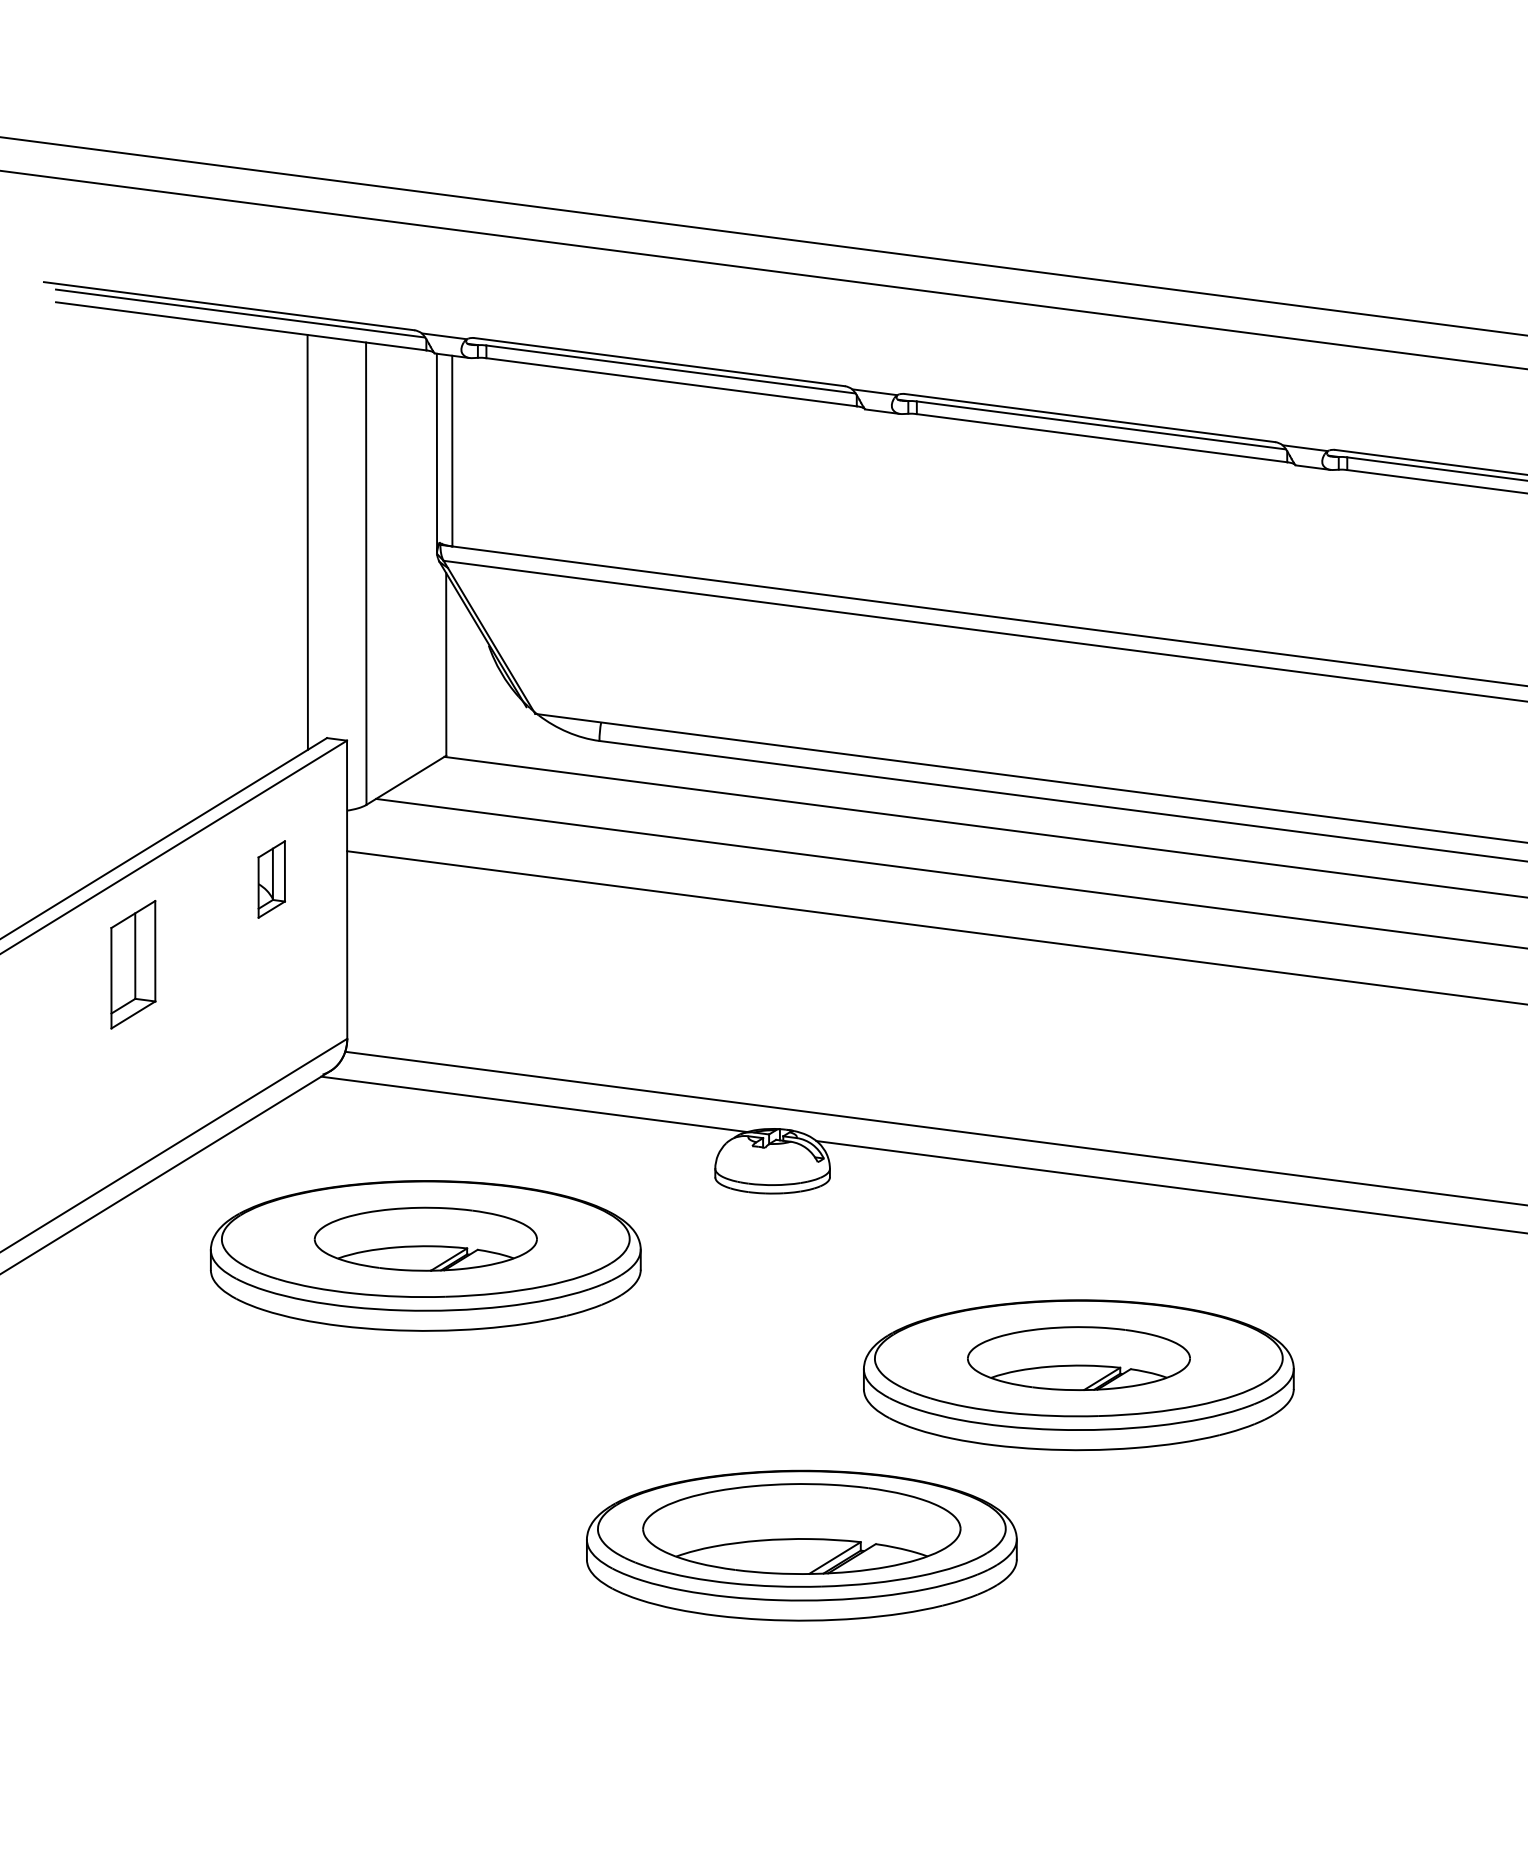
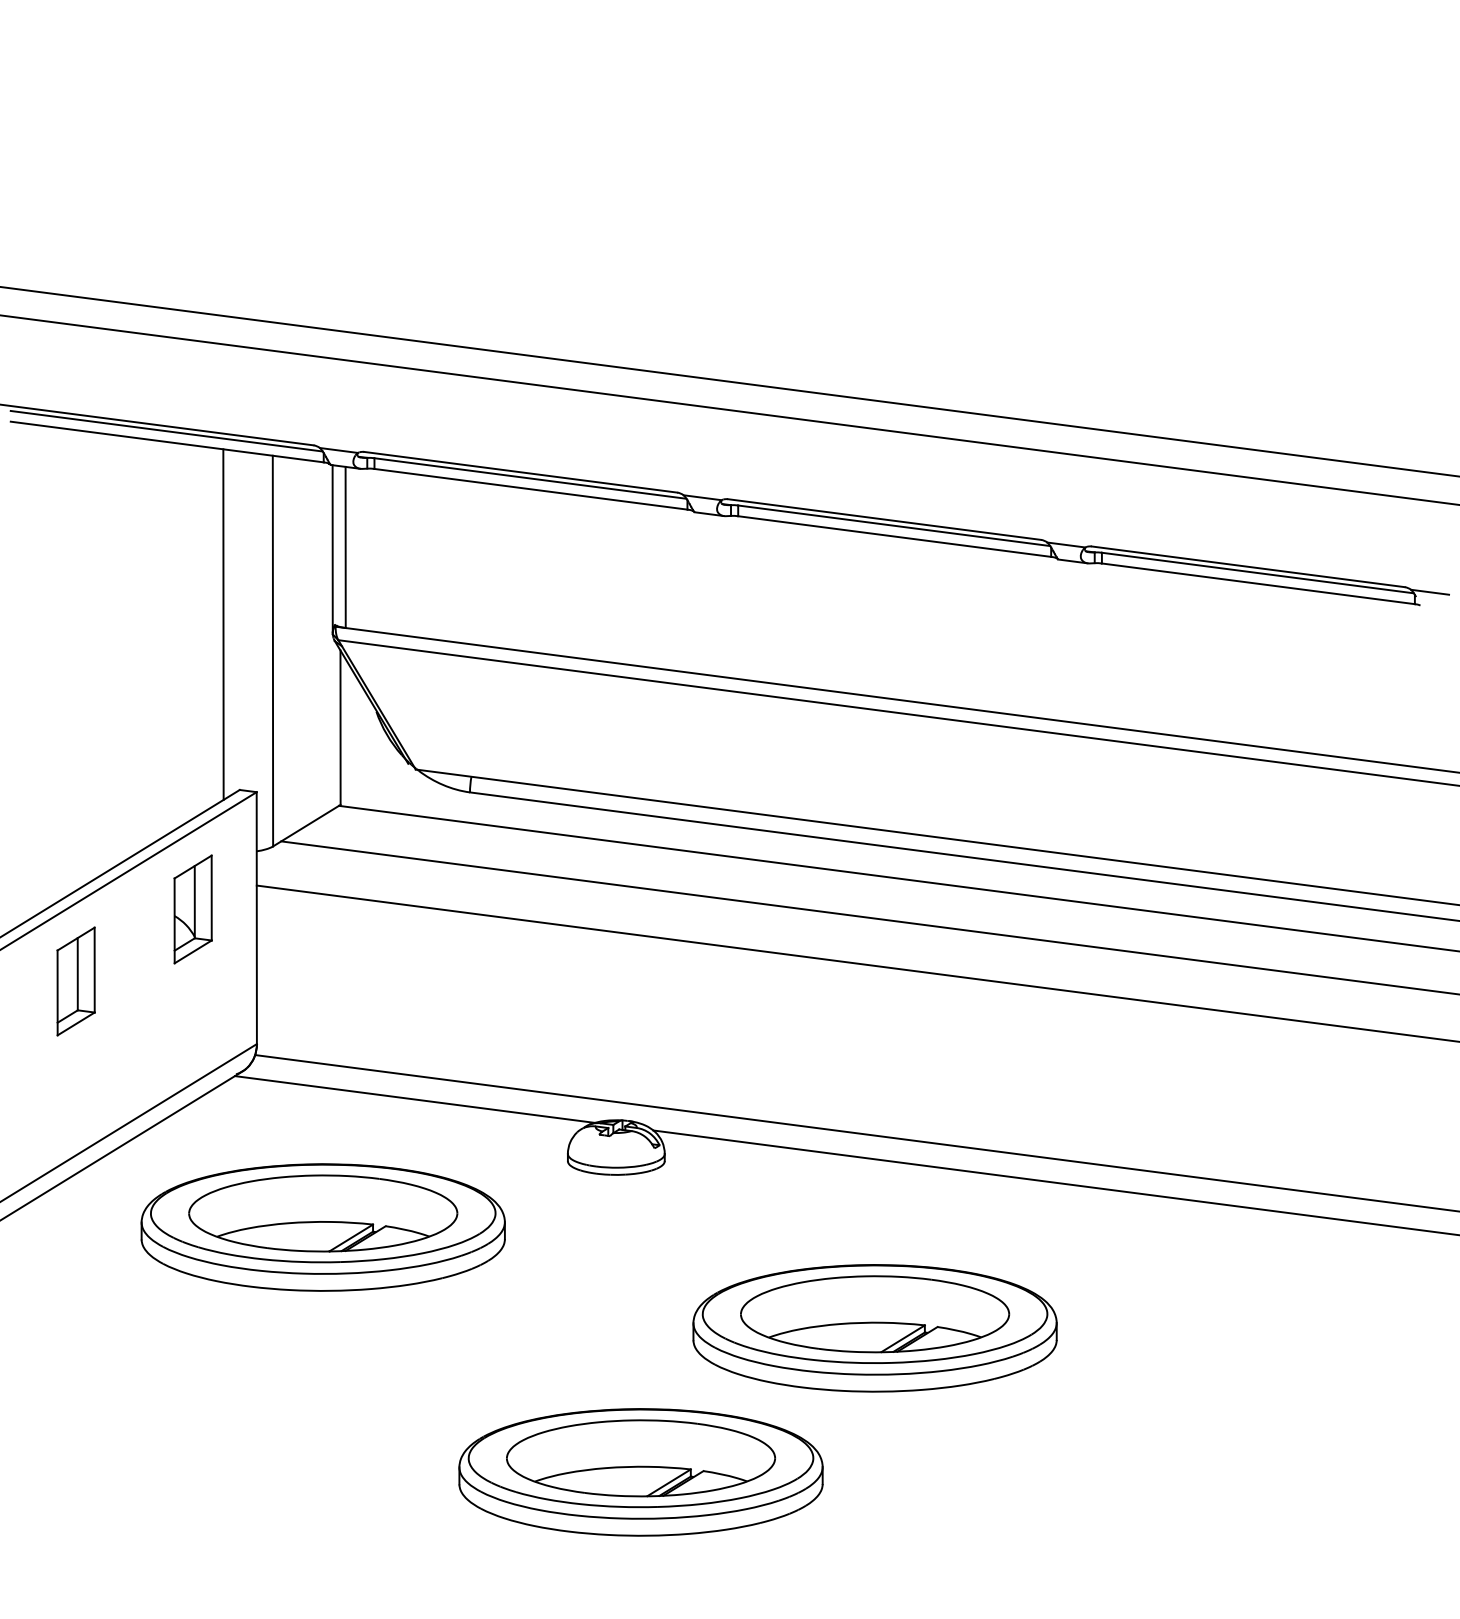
part: (271, 879) -> (192, 909), size x1.67
part: (426, 1239) -> (323, 1213), size x1.43
part: (1079, 1358) -> (875, 1314), size x1.43

